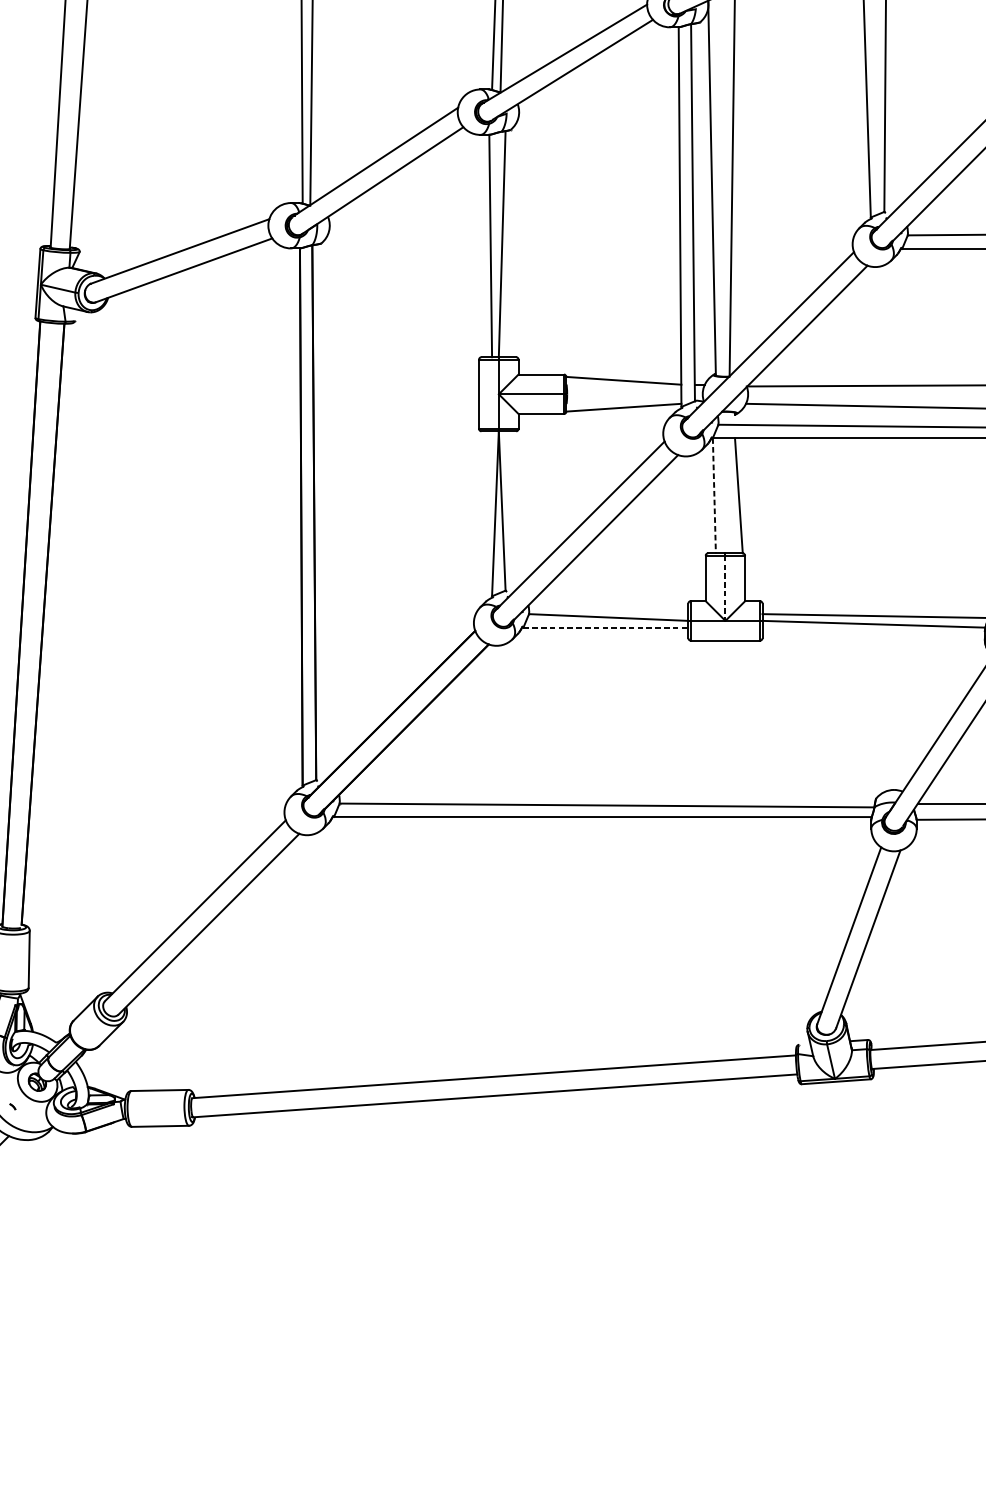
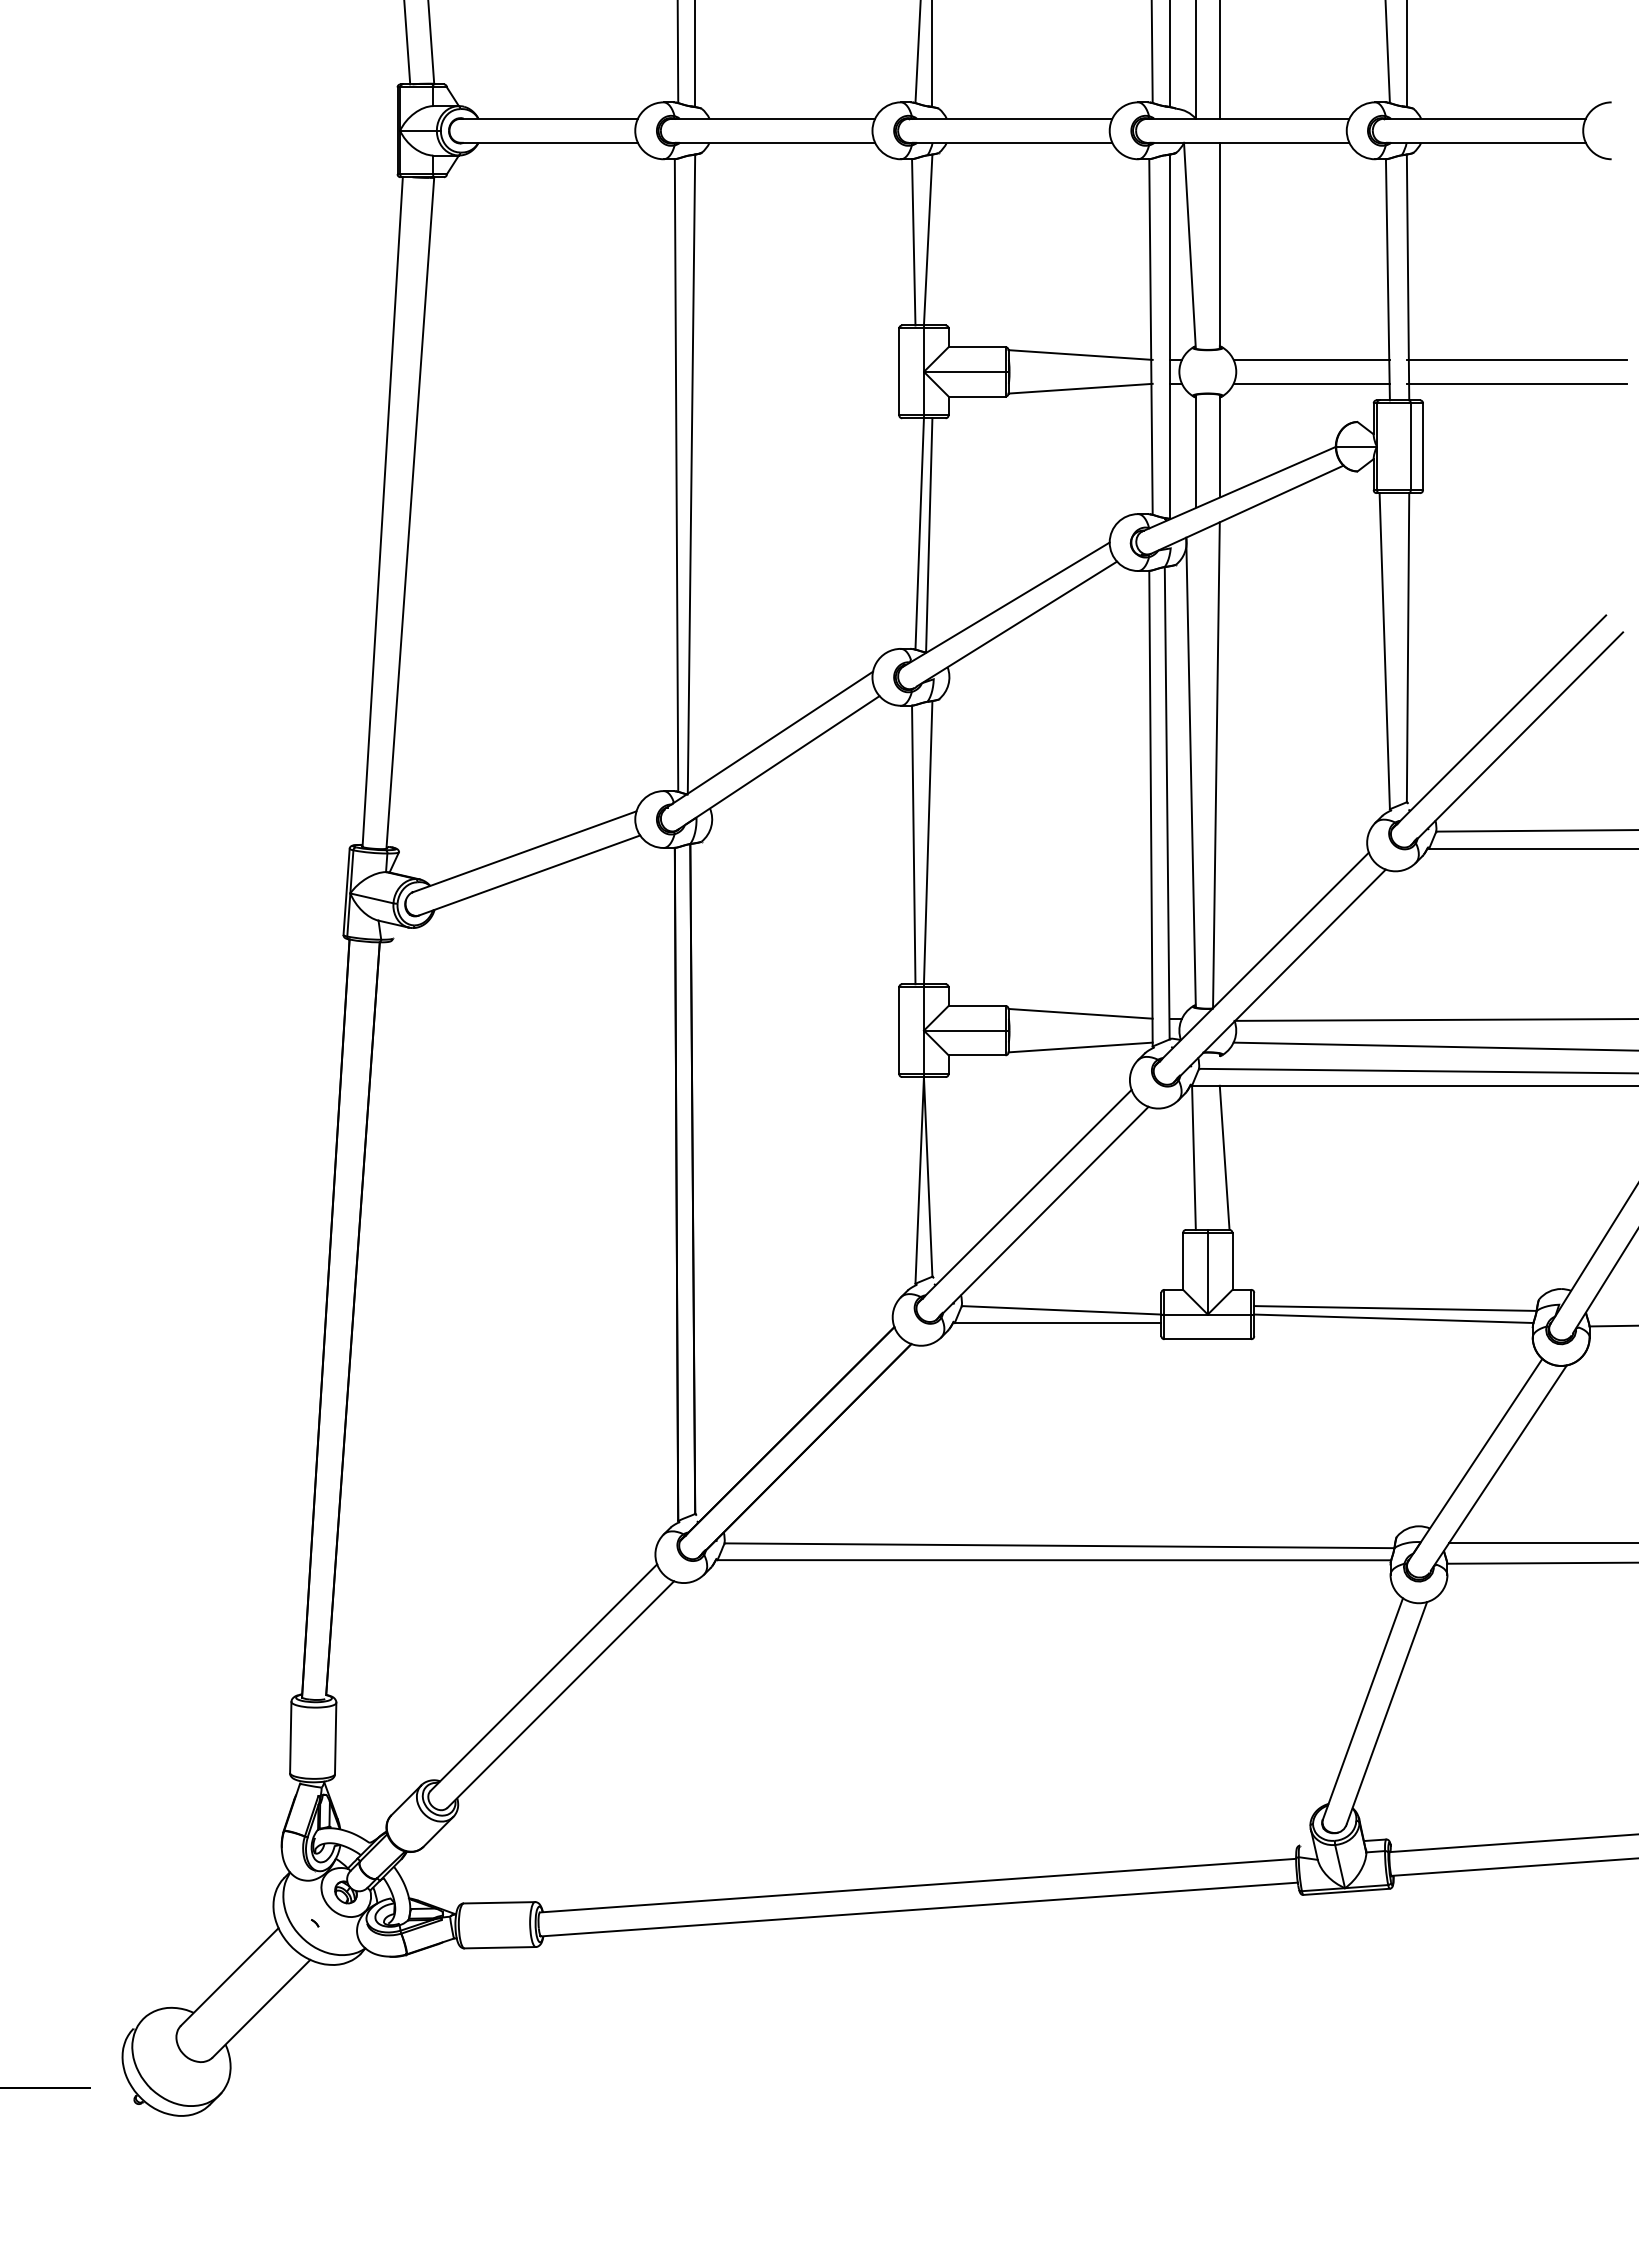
line: (714, 496) -> (1193, 1158), dashed -> solid
line: (725, 588) -> (1207, 1273), dashed -> solid
line: (606, 628) -> (1058, 1323), dashed -> solid

